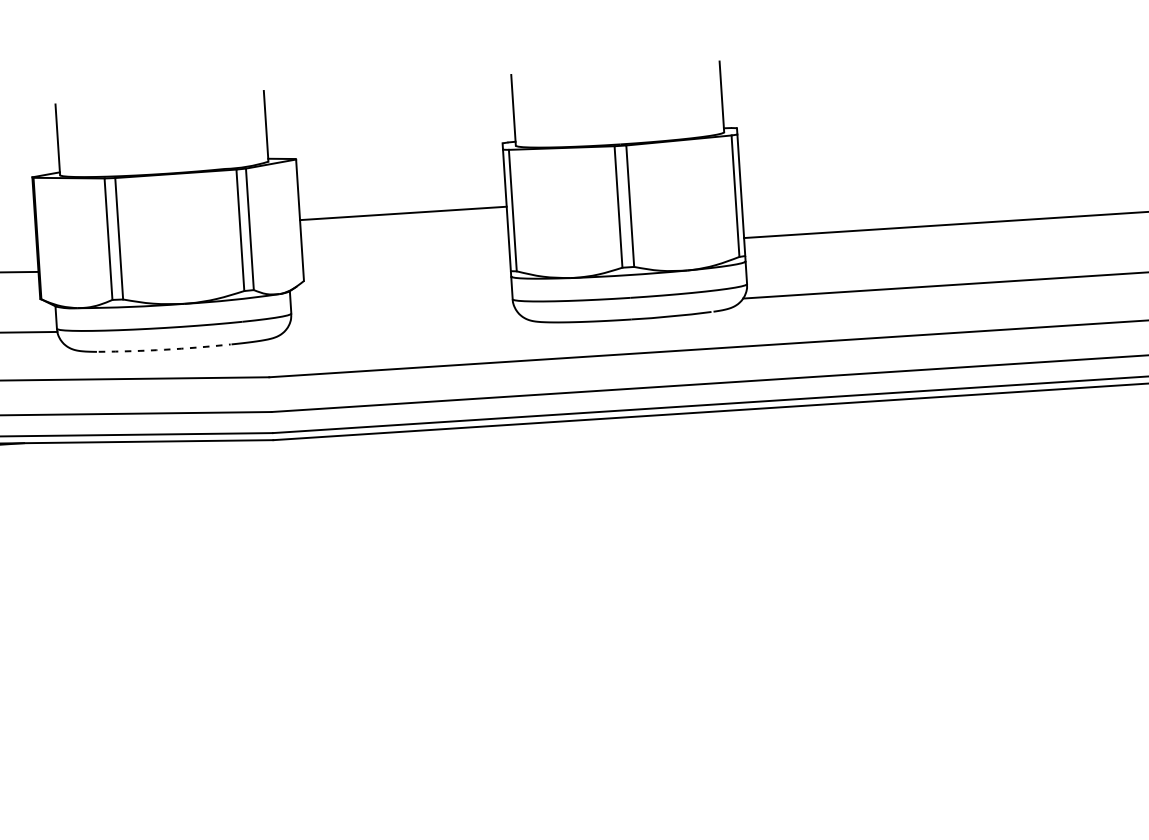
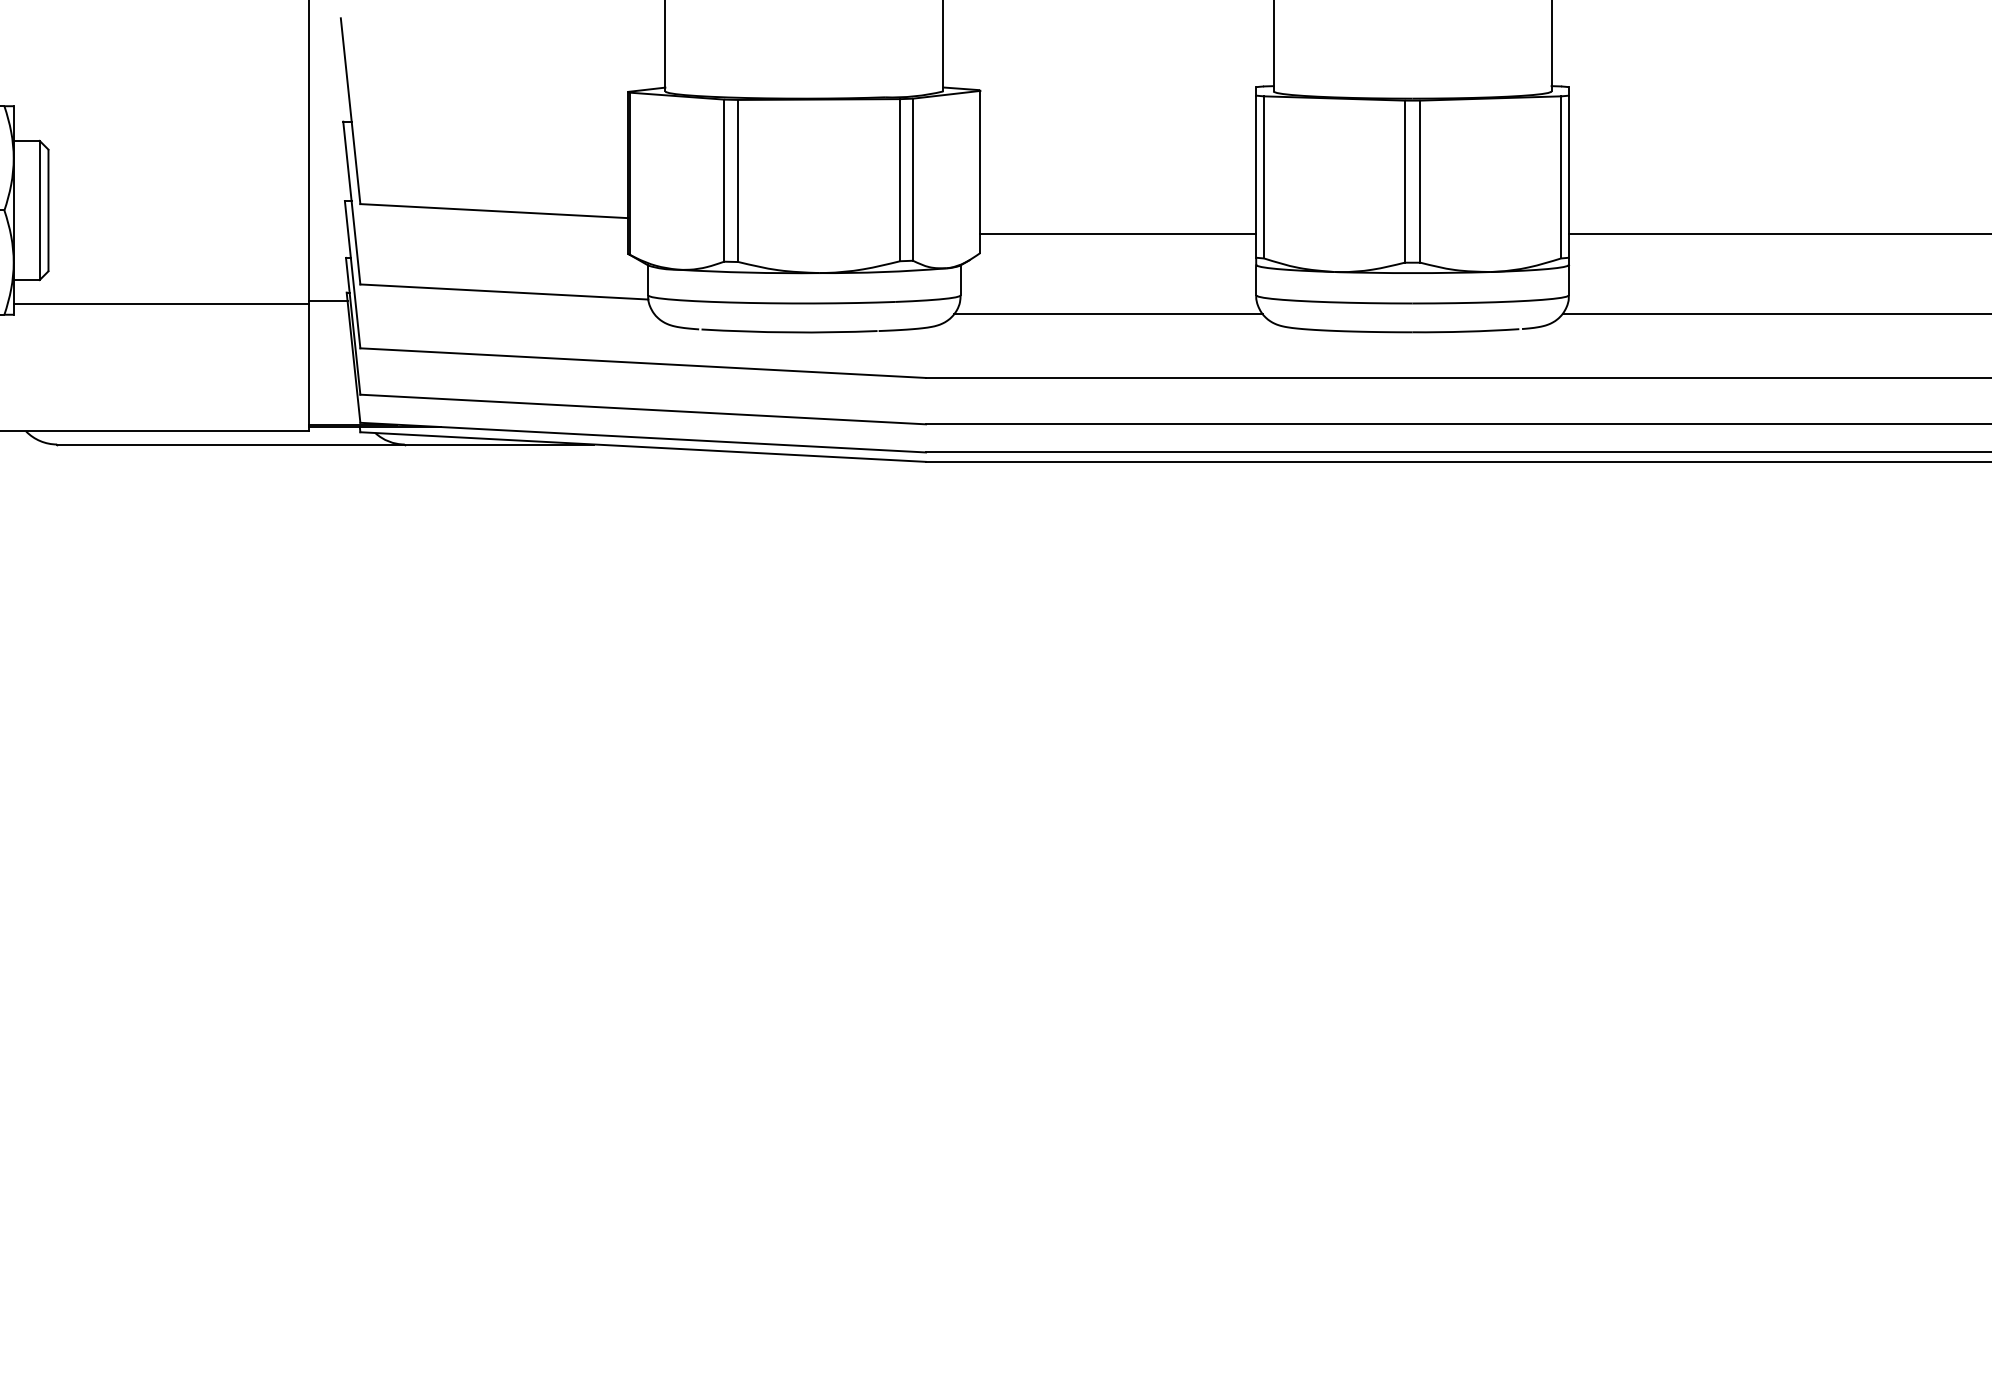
line: (403, 213) -> (1118, 233), moved
line: (402, 320) -> (1108, 314), added
arc: (164, 349) -> (789, 332), dashed -> solid

